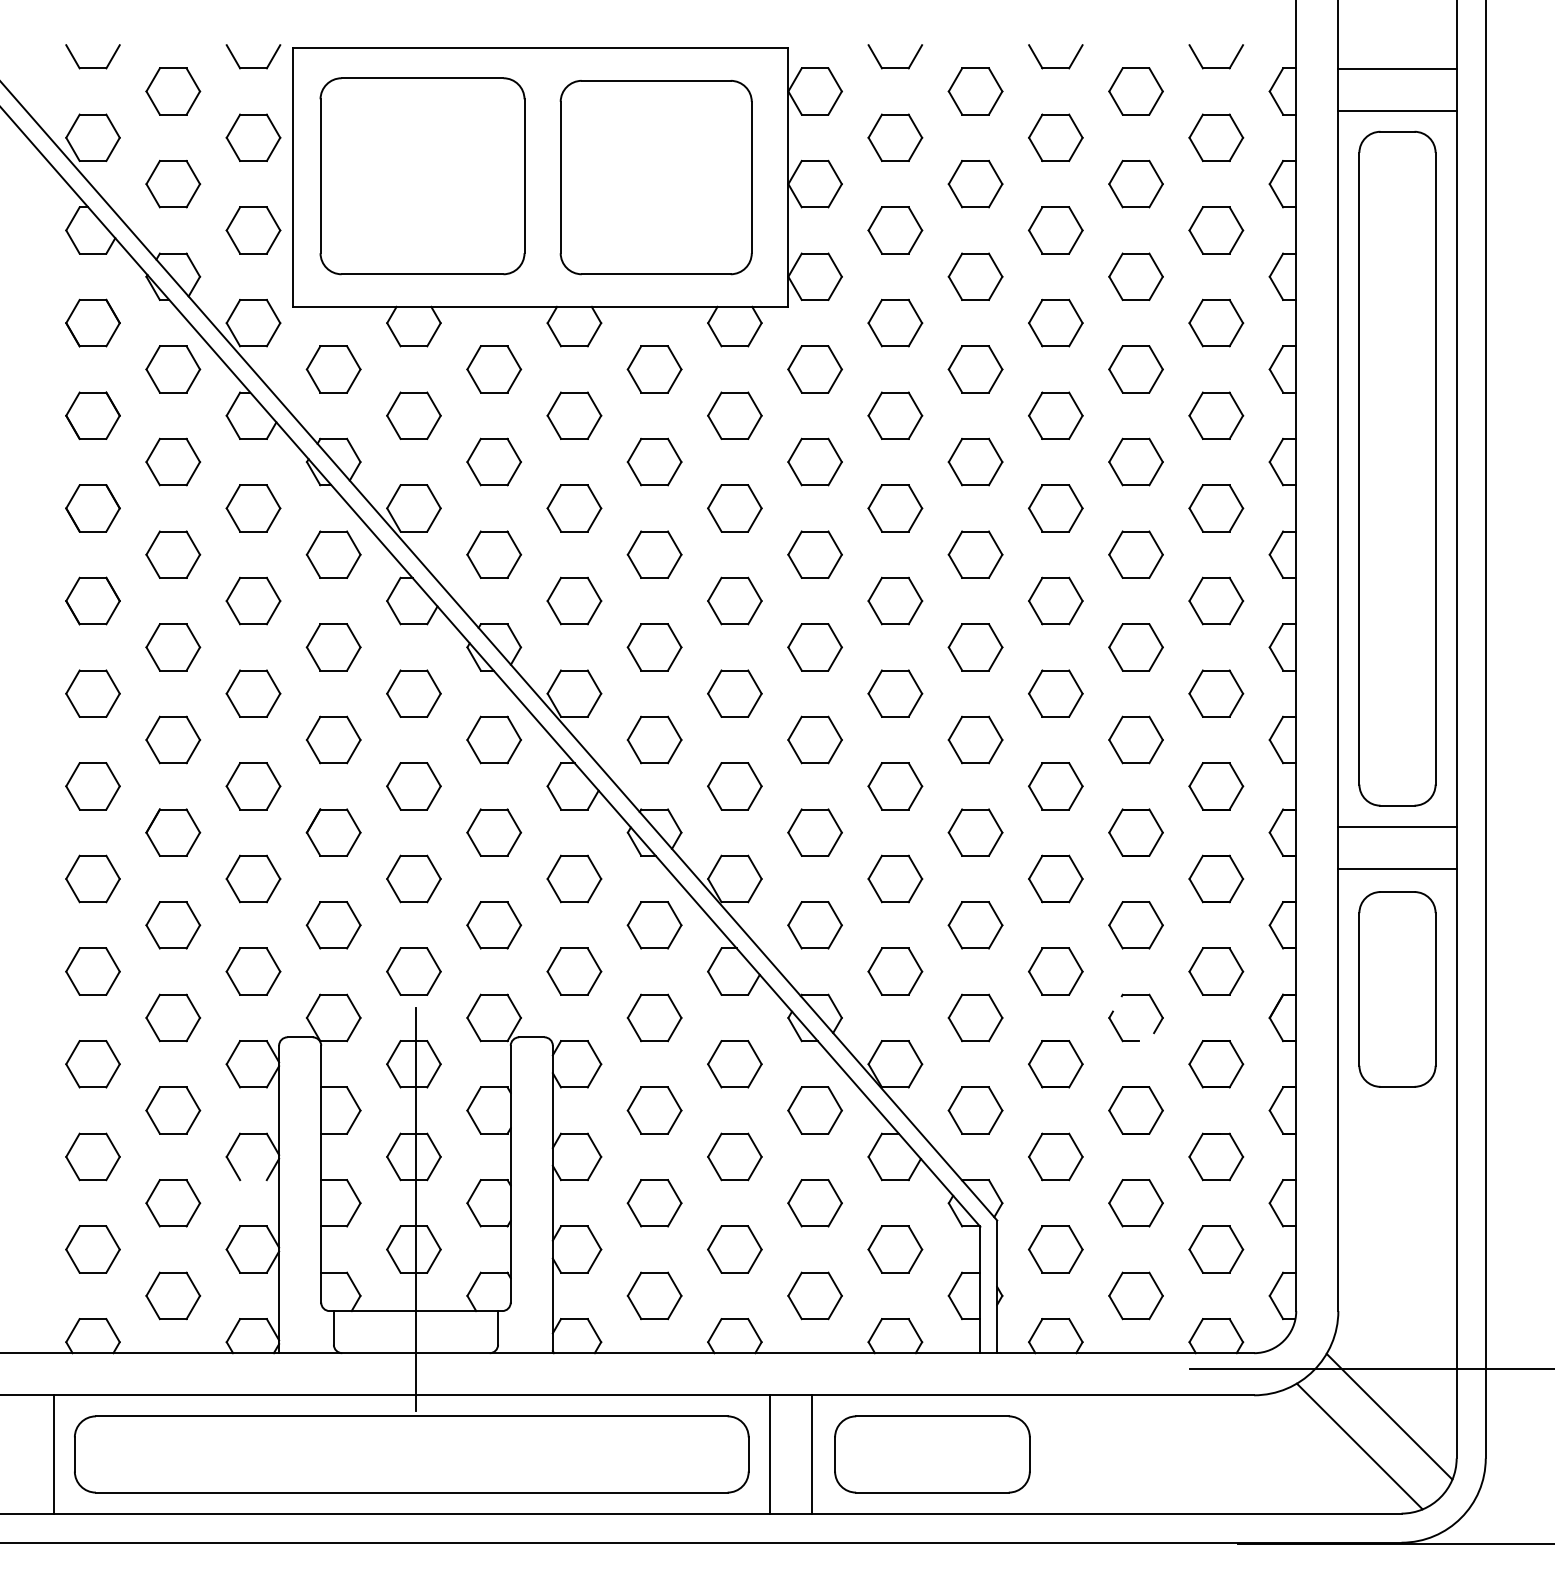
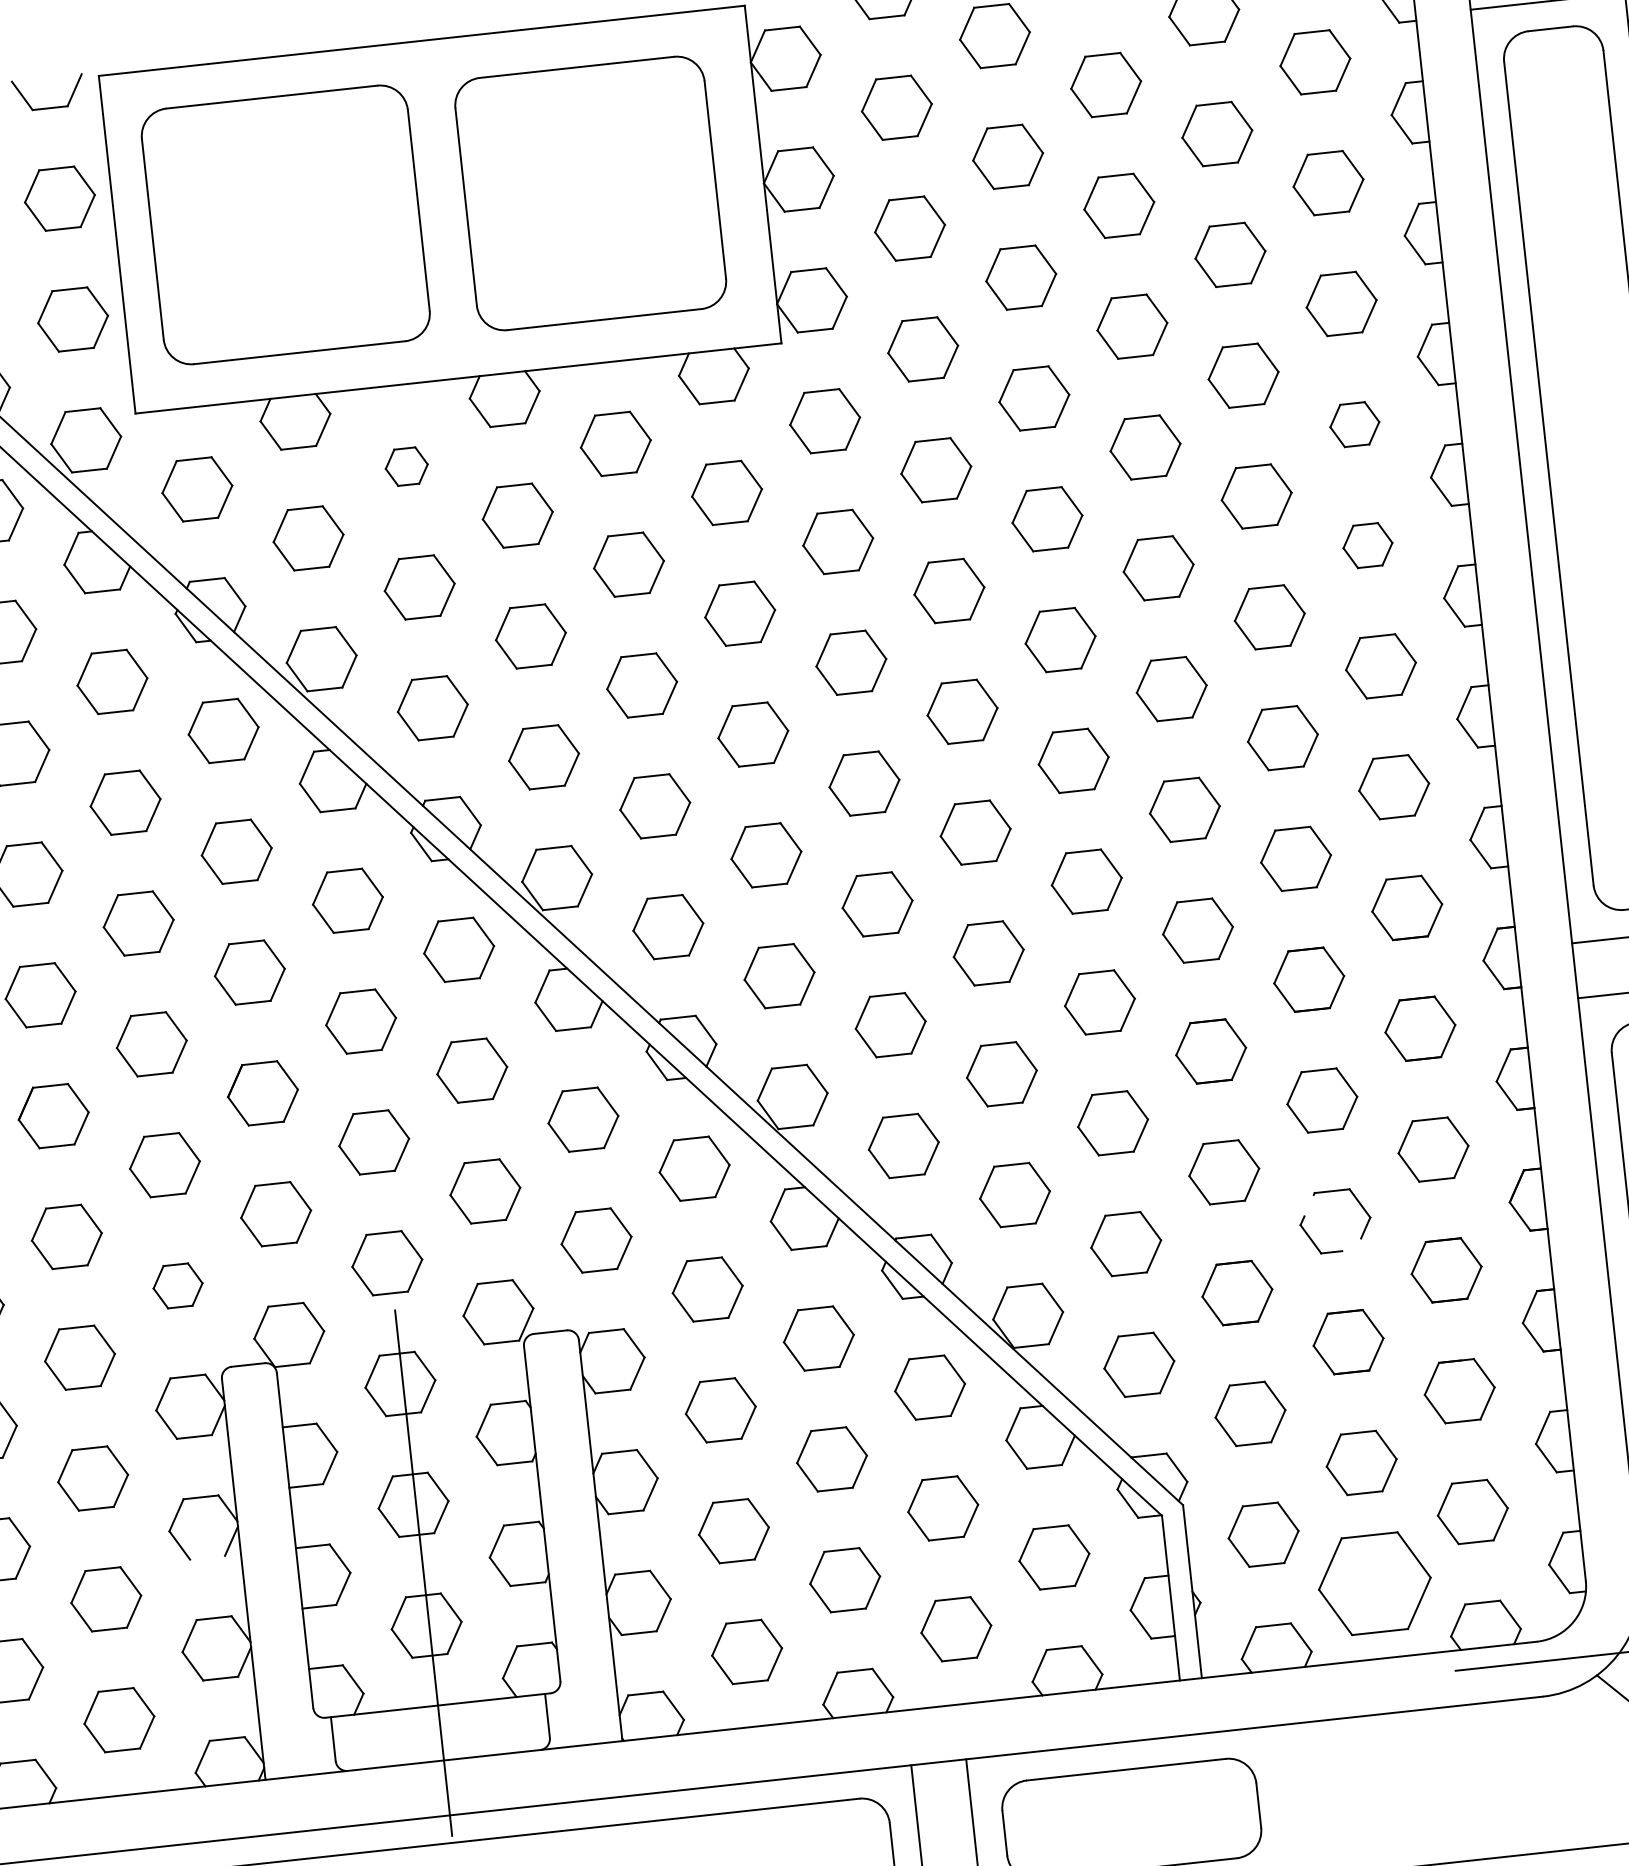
part: (494, 369) -> (407, 466), size x0.6
part: (1216, 415) -> (1354, 424), size x0.7
part: (1216, 508) -> (1368, 545), size x0.7
part: (253, 971) -> (178, 1285), size x0.7
part: (1135, 1295) -> (1374, 1583), size x1.6

